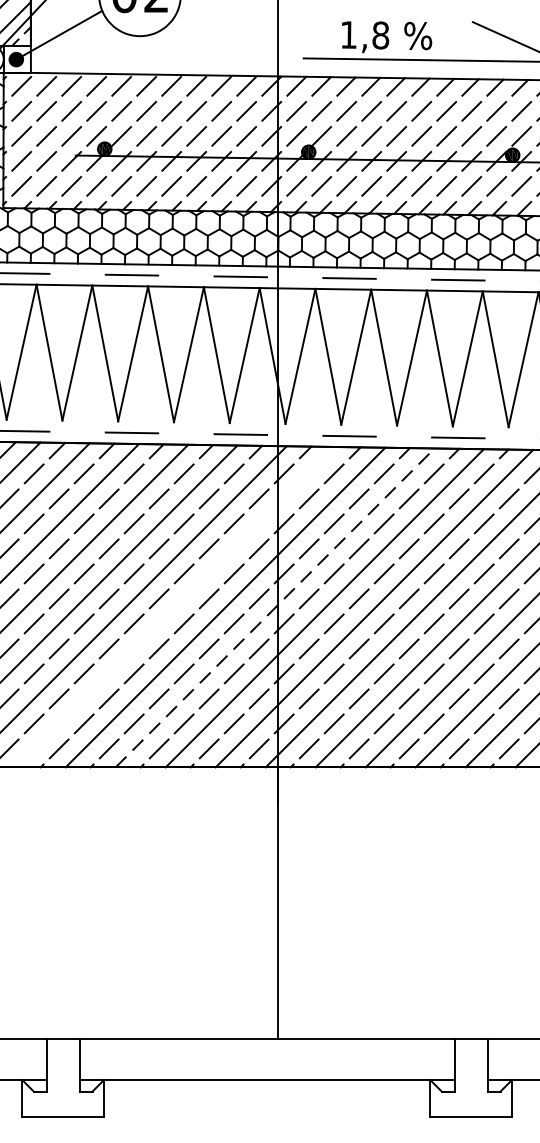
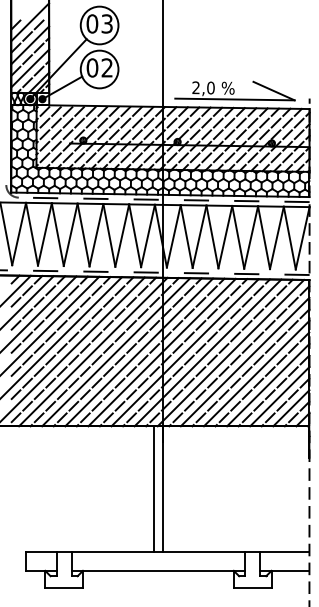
text: (364, 34) -> (203, 87), 1,8 -> 2,0
line: (176, 607) -> (116, 352), added
line: (276, 607) -> (162, 352), dashed -> solid
line: (256, 904) -> (153, 489), added

